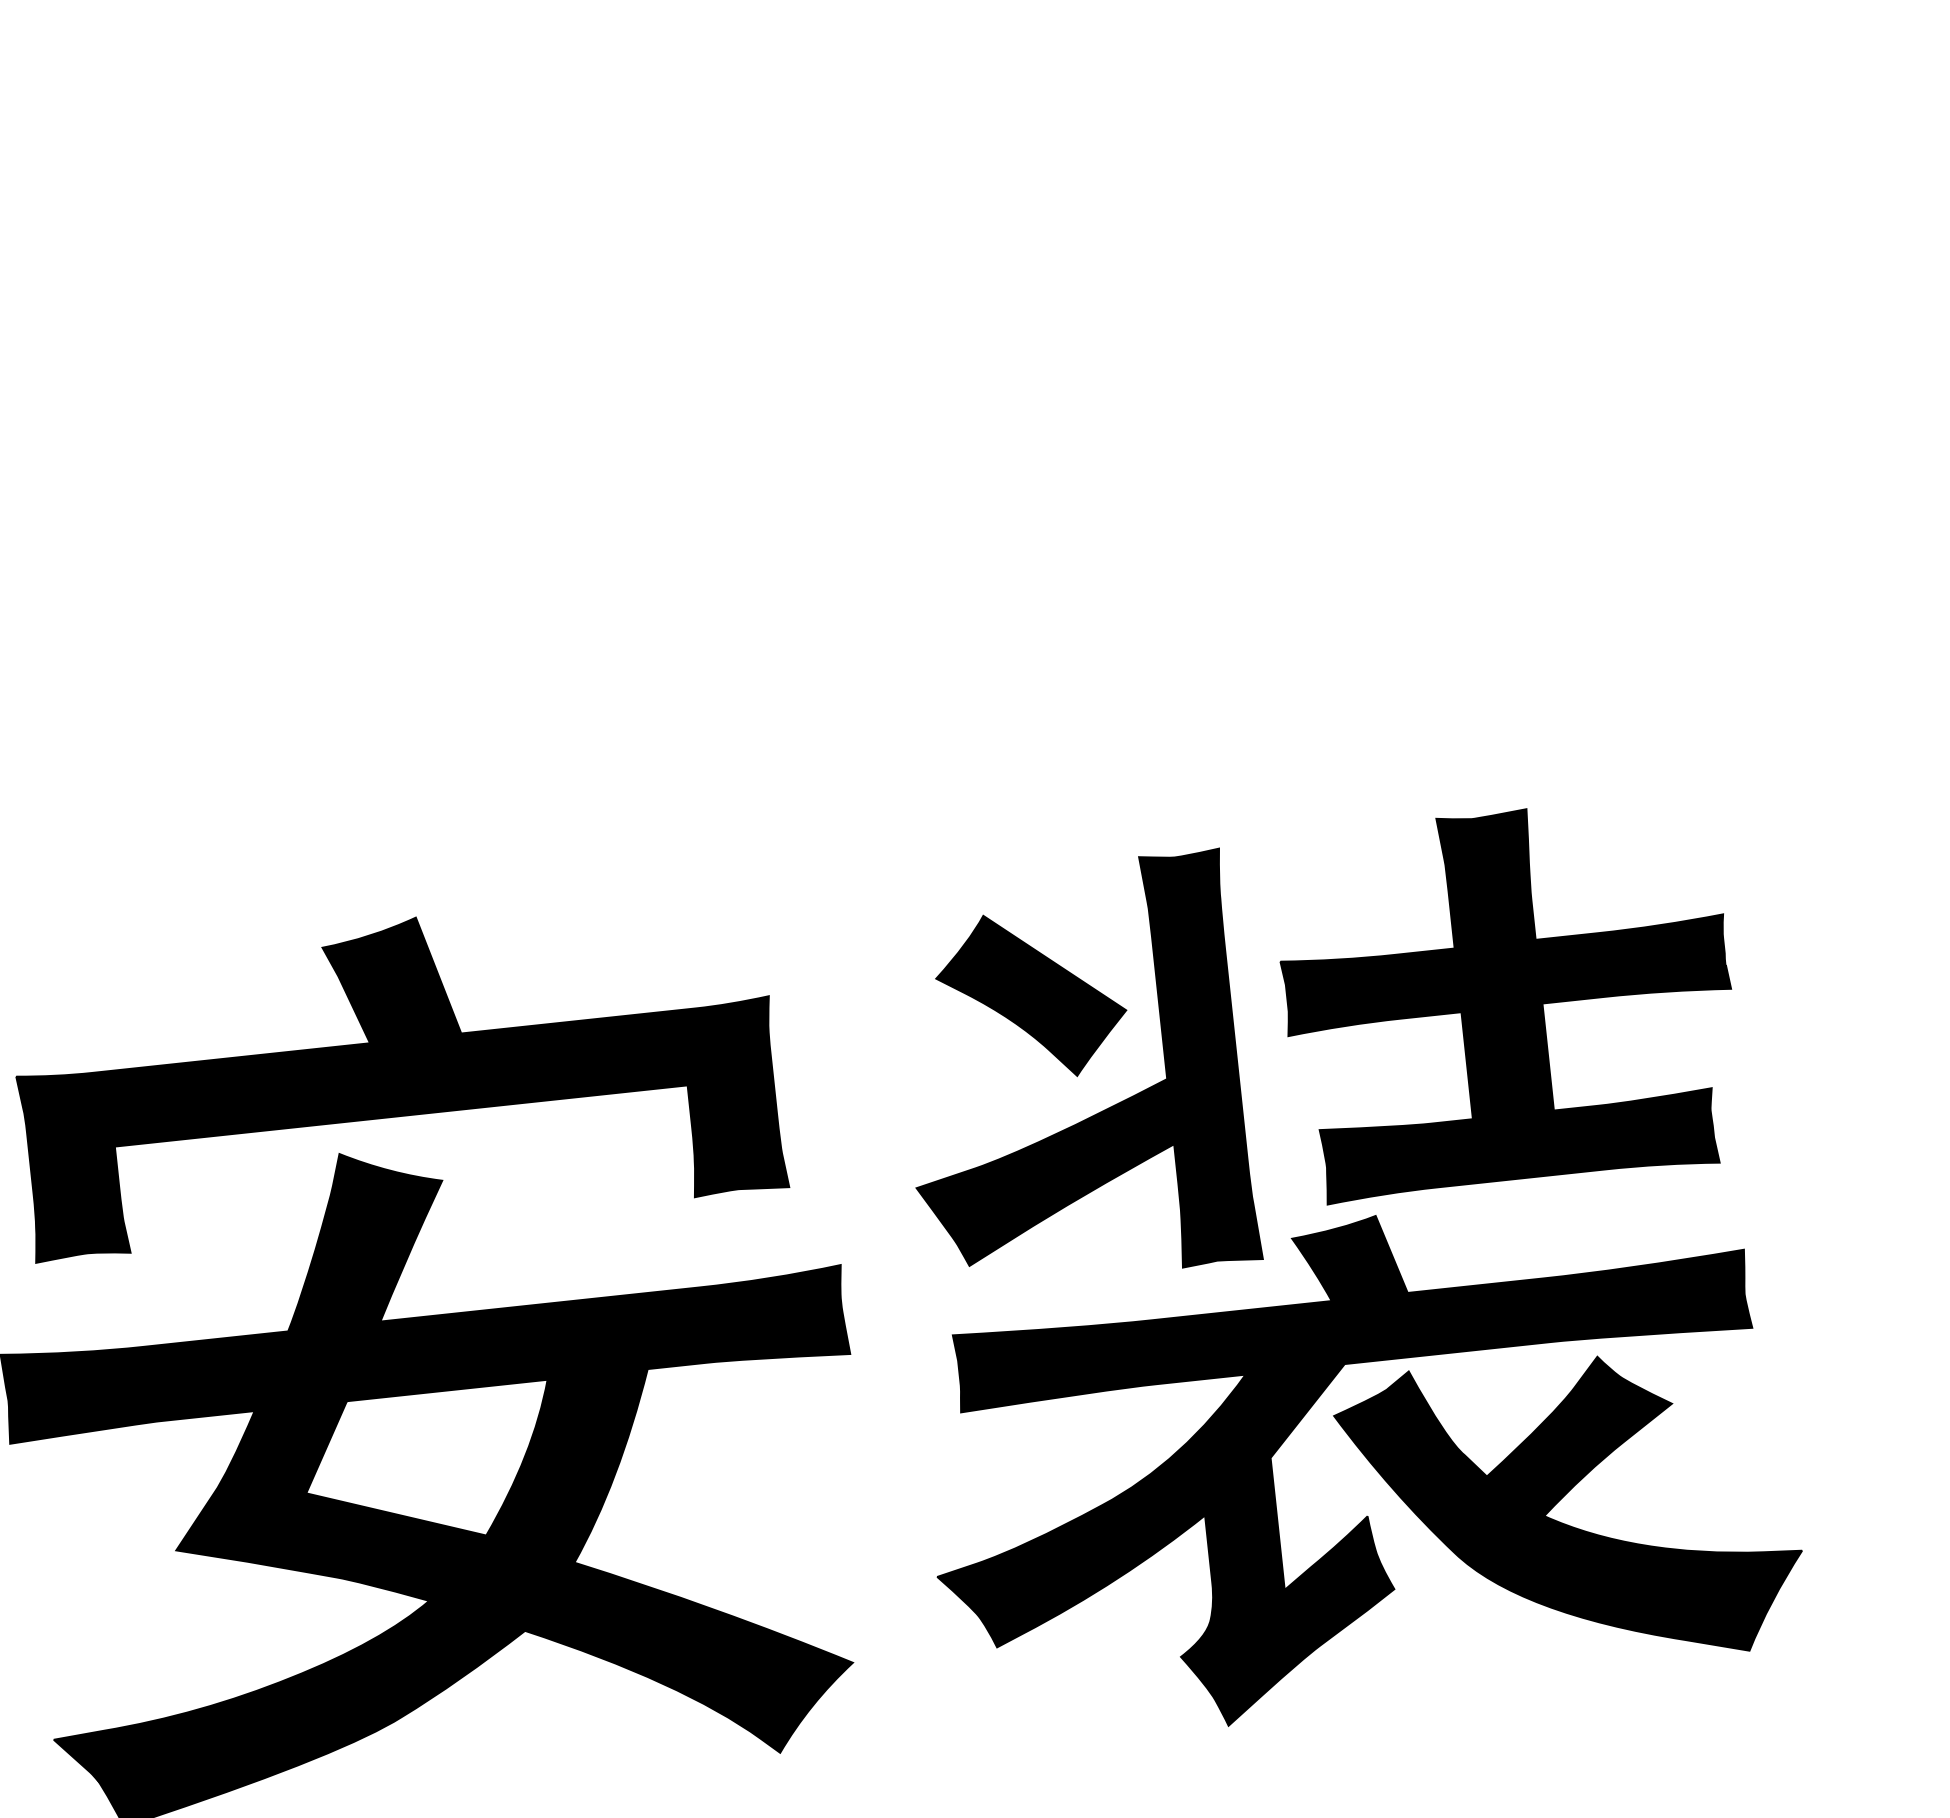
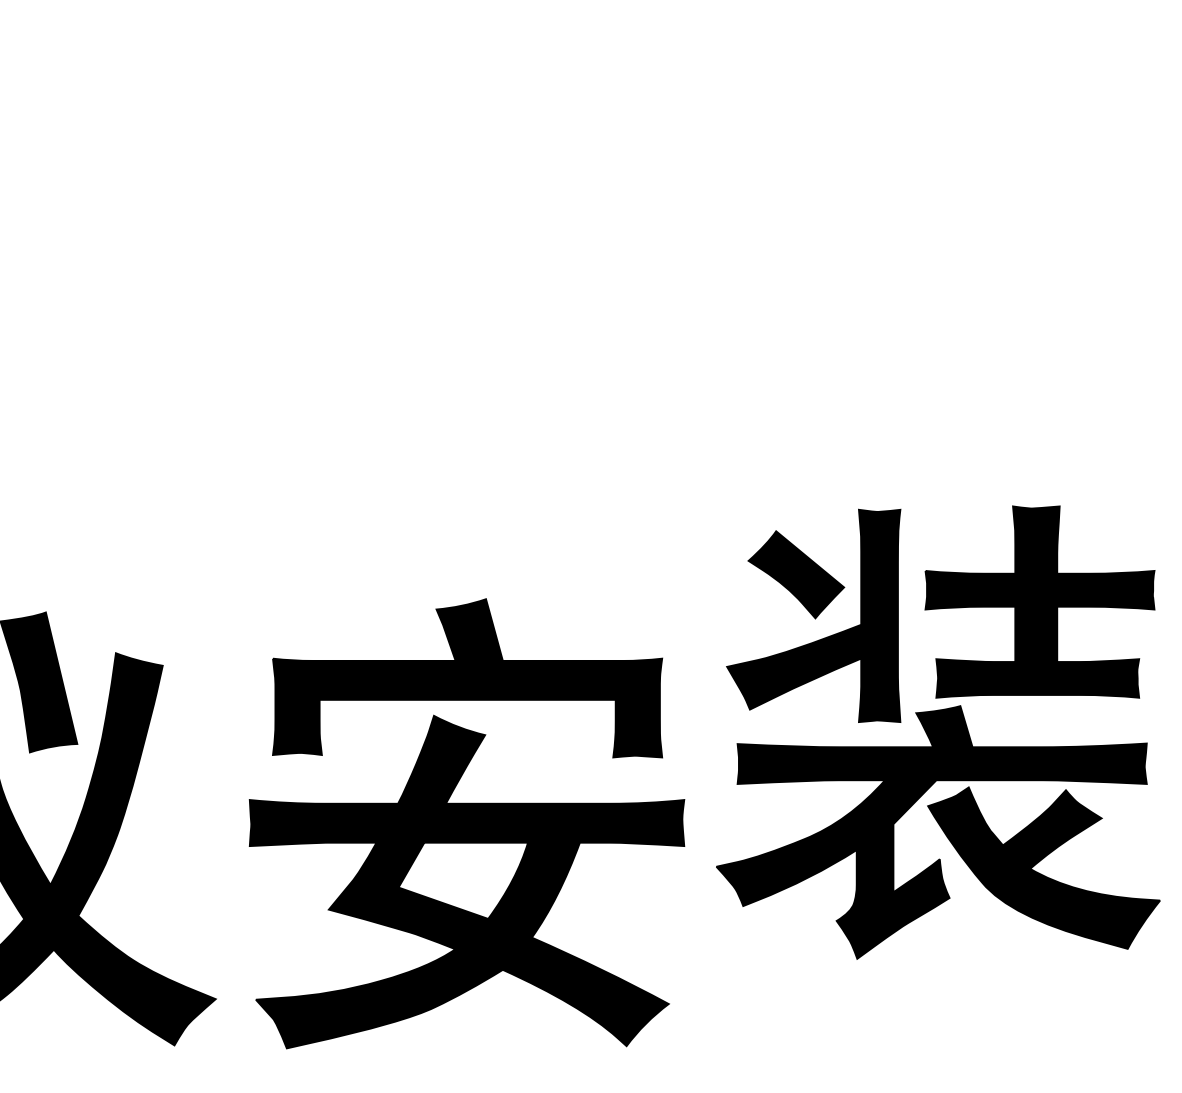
part: (1338, 1271) -> (938, 732), moved

